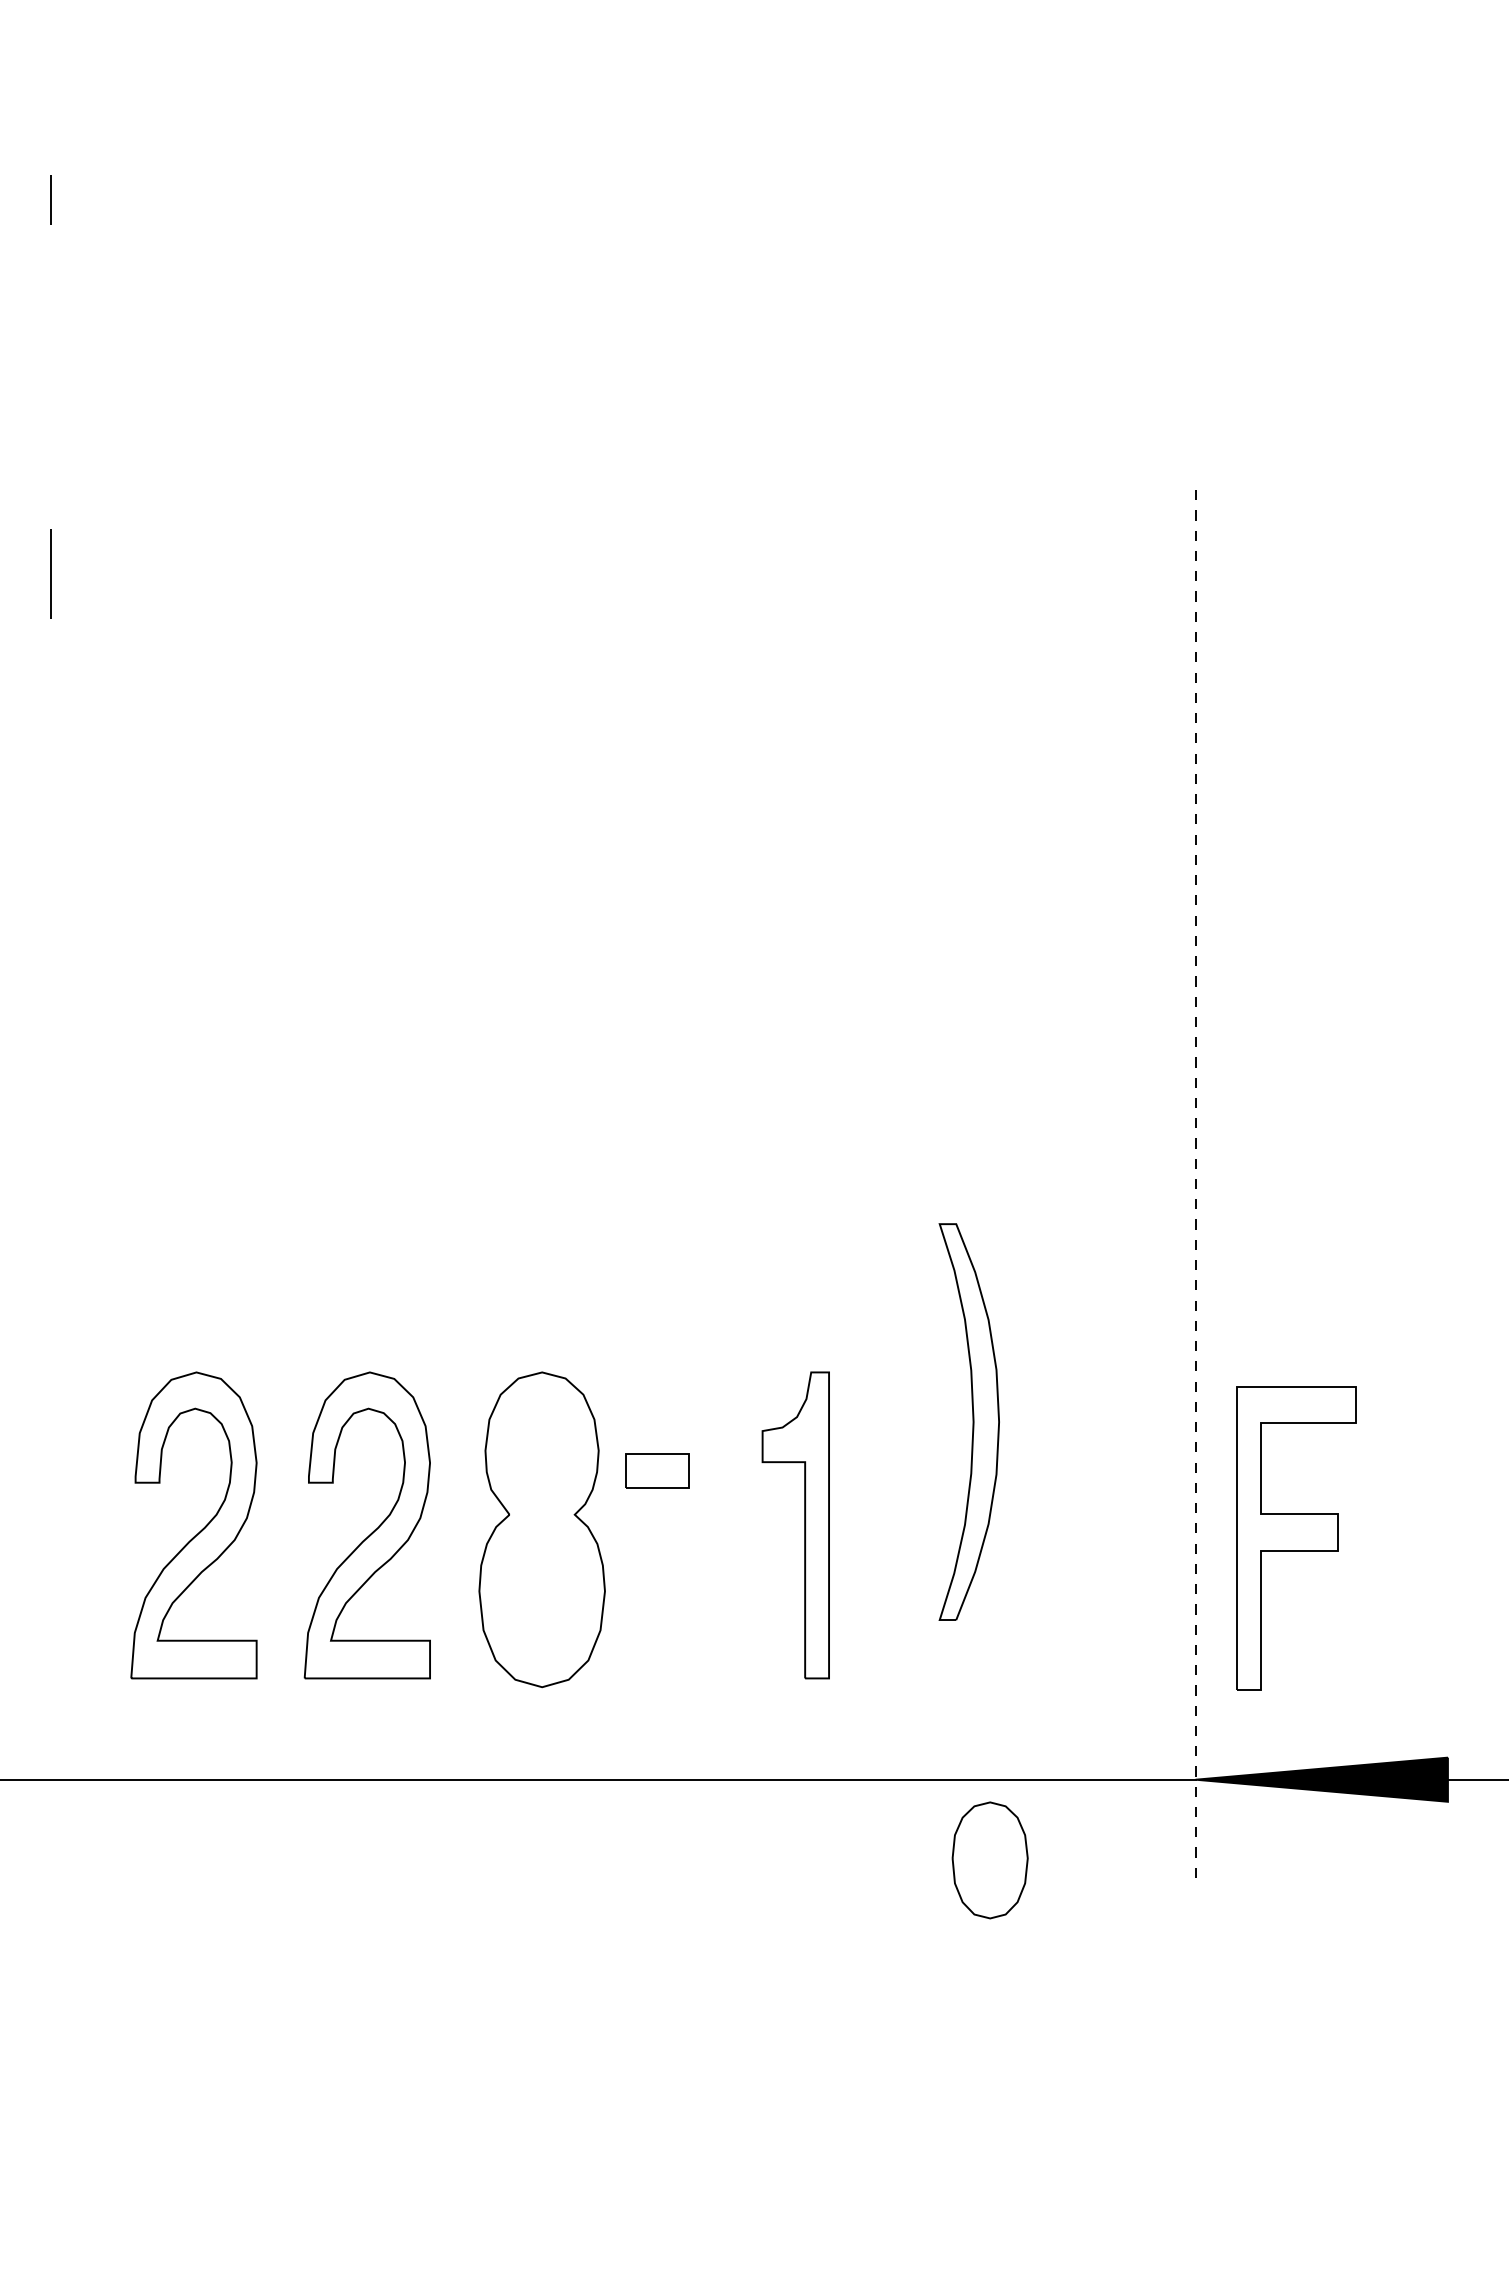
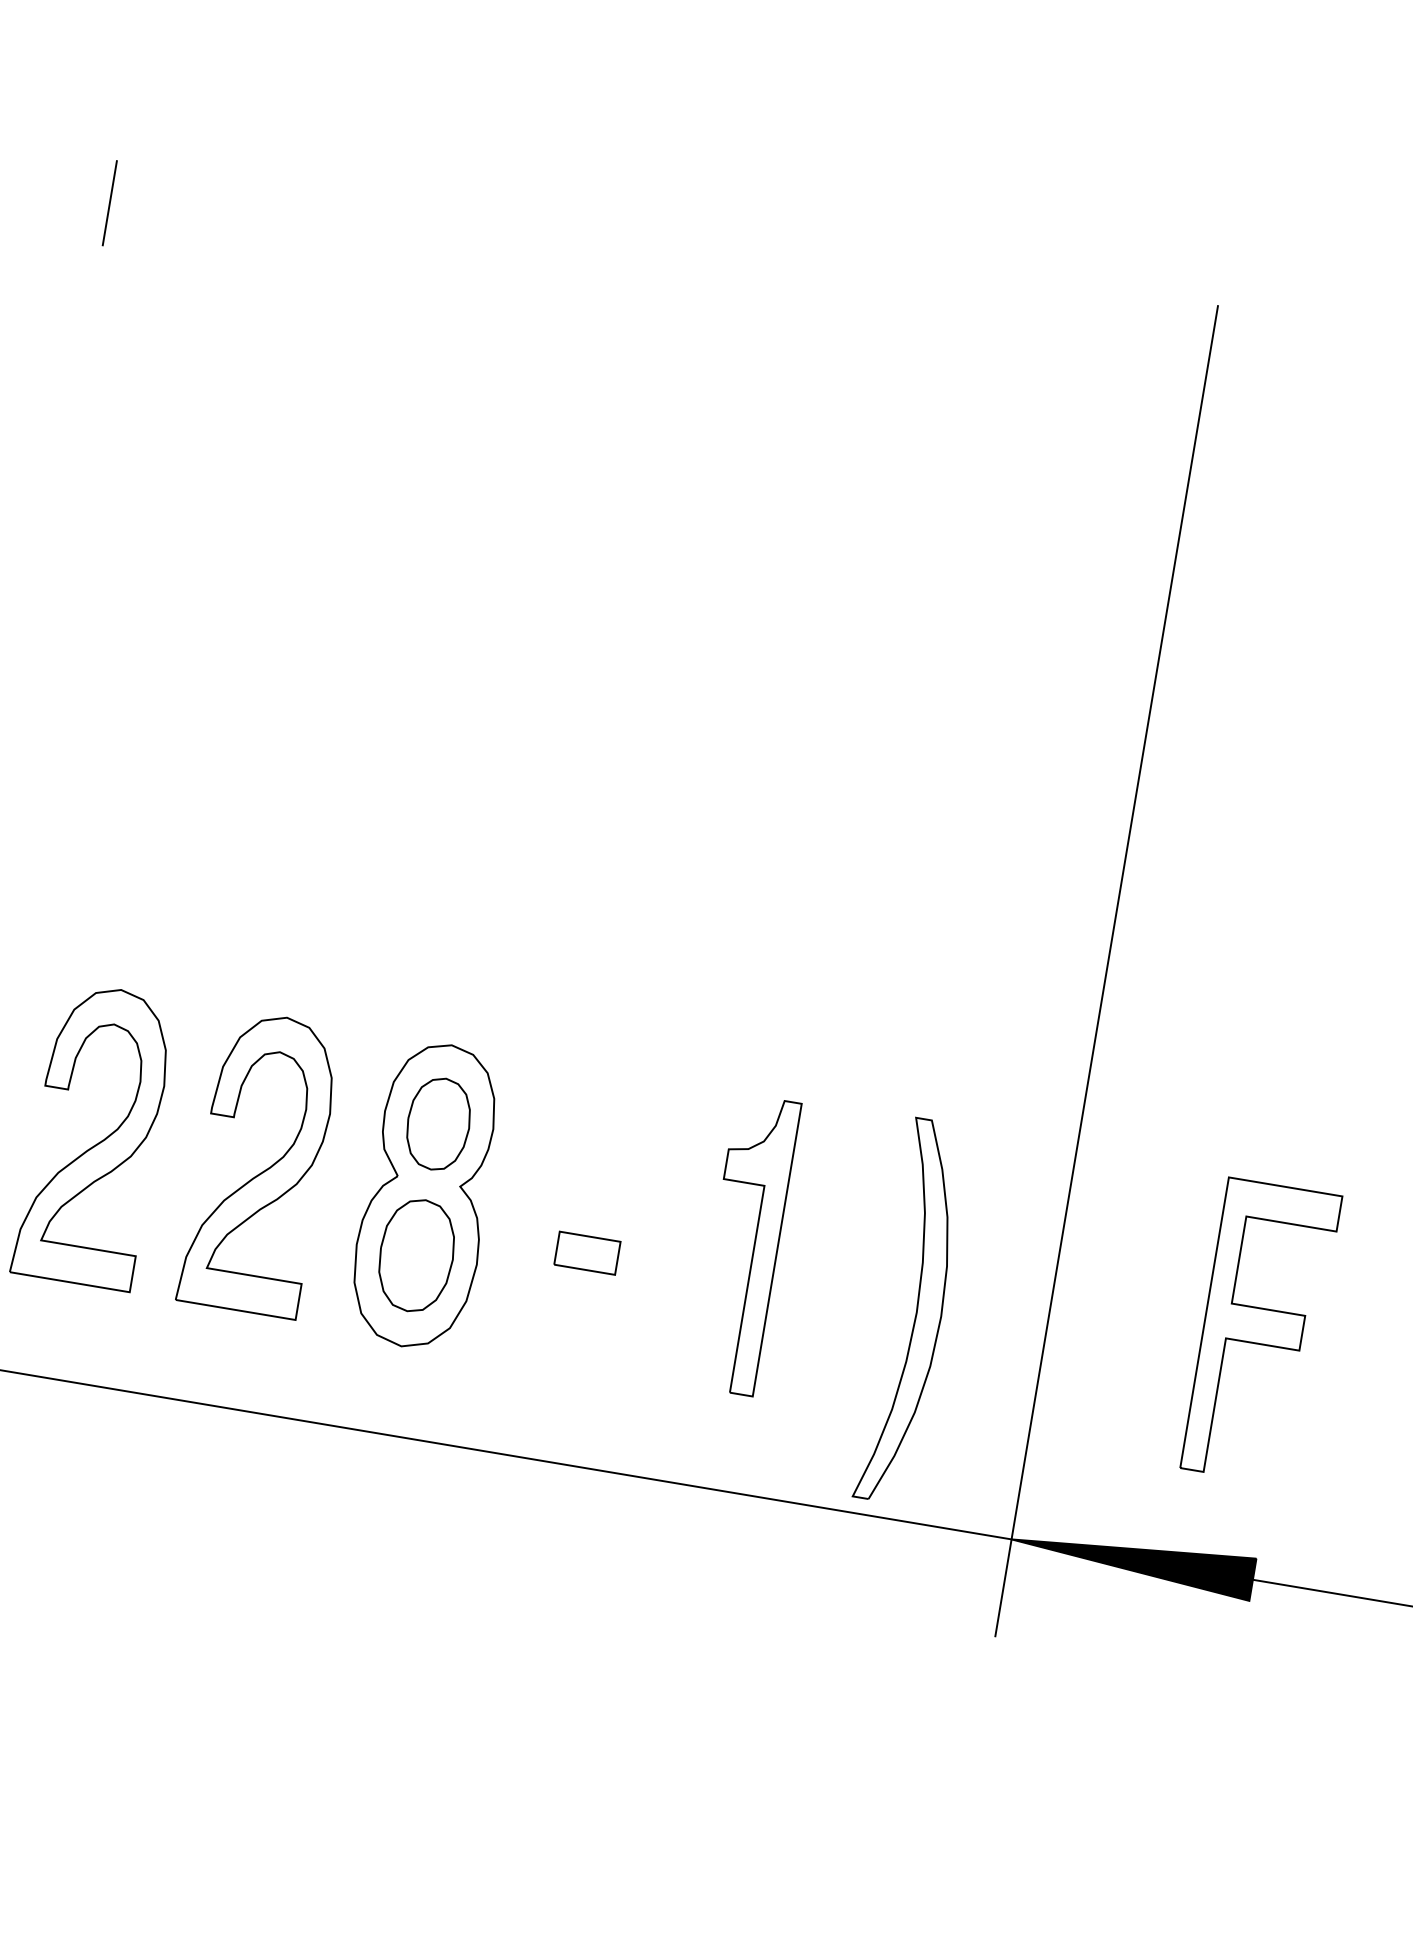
line: (1195, 1186) -> (1106, 972), dashed -> solid
part: (968, 1421) -> (912, 1311), moved
part: (541, 1454) -> (438, 1123), added
part: (657, 1470) -> (587, 1252), moved
part: (804, 1525) -> (753, 1246), moved
part: (1296, 1538) -> (1261, 1332), moved
part: (989, 1860) -> (415, 1255), moved

